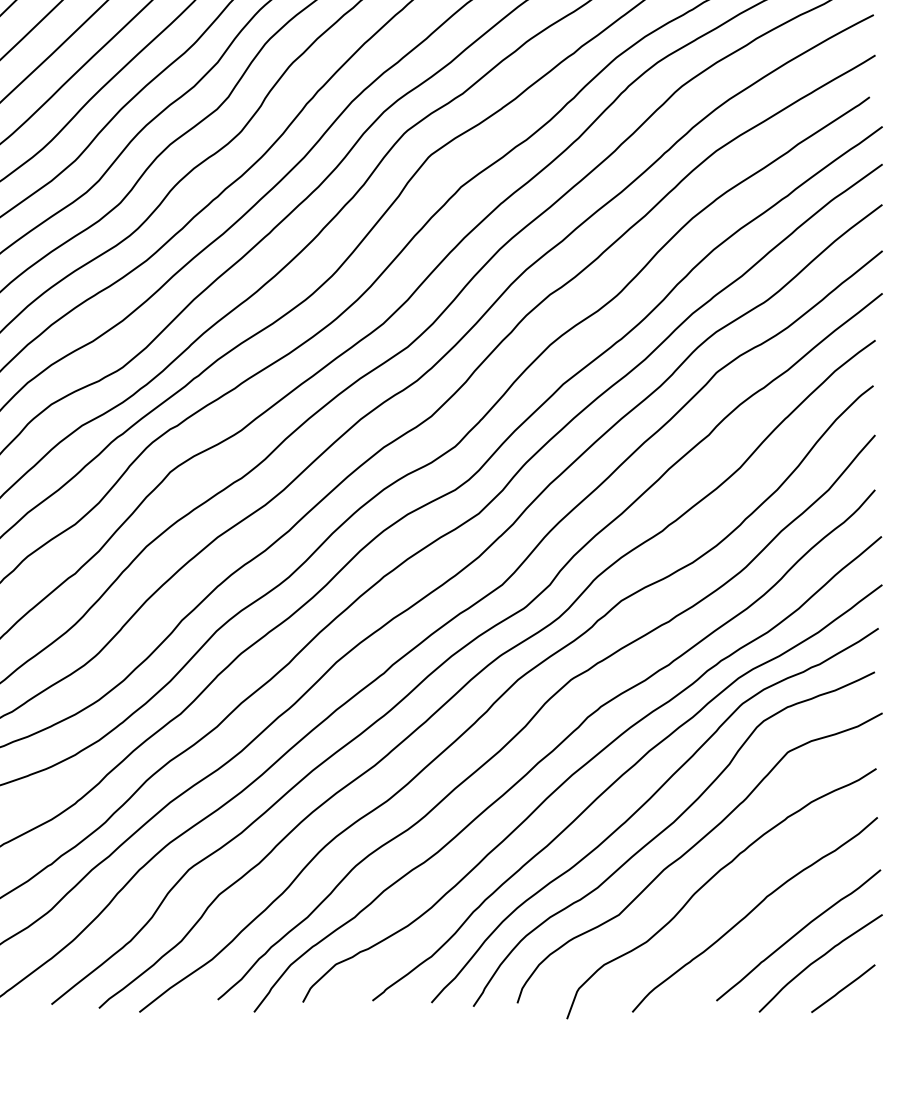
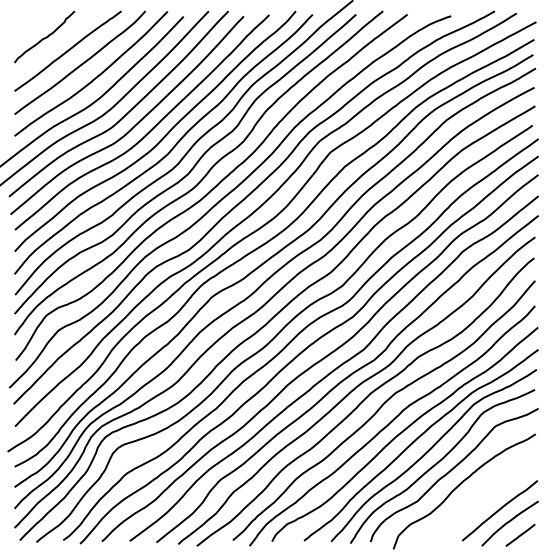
curve: (751, 912) -> (478, 500), removed

